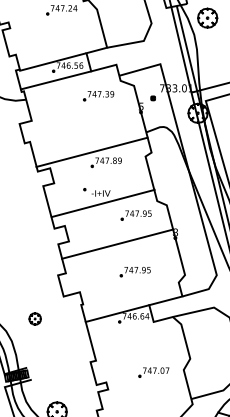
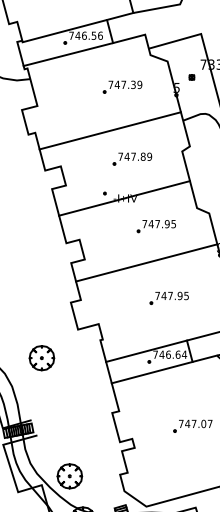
part: (98, 96) -> (122, 87), moved
line: (91, 151) -> (109, 129), moved
line: (102, 203) -> (123, 198), moved
part: (135, 215) -> (155, 226), moved
part: (34, 318) -> (40, 357), size x1.67
line: (121, 329) -> (151, 371), added

